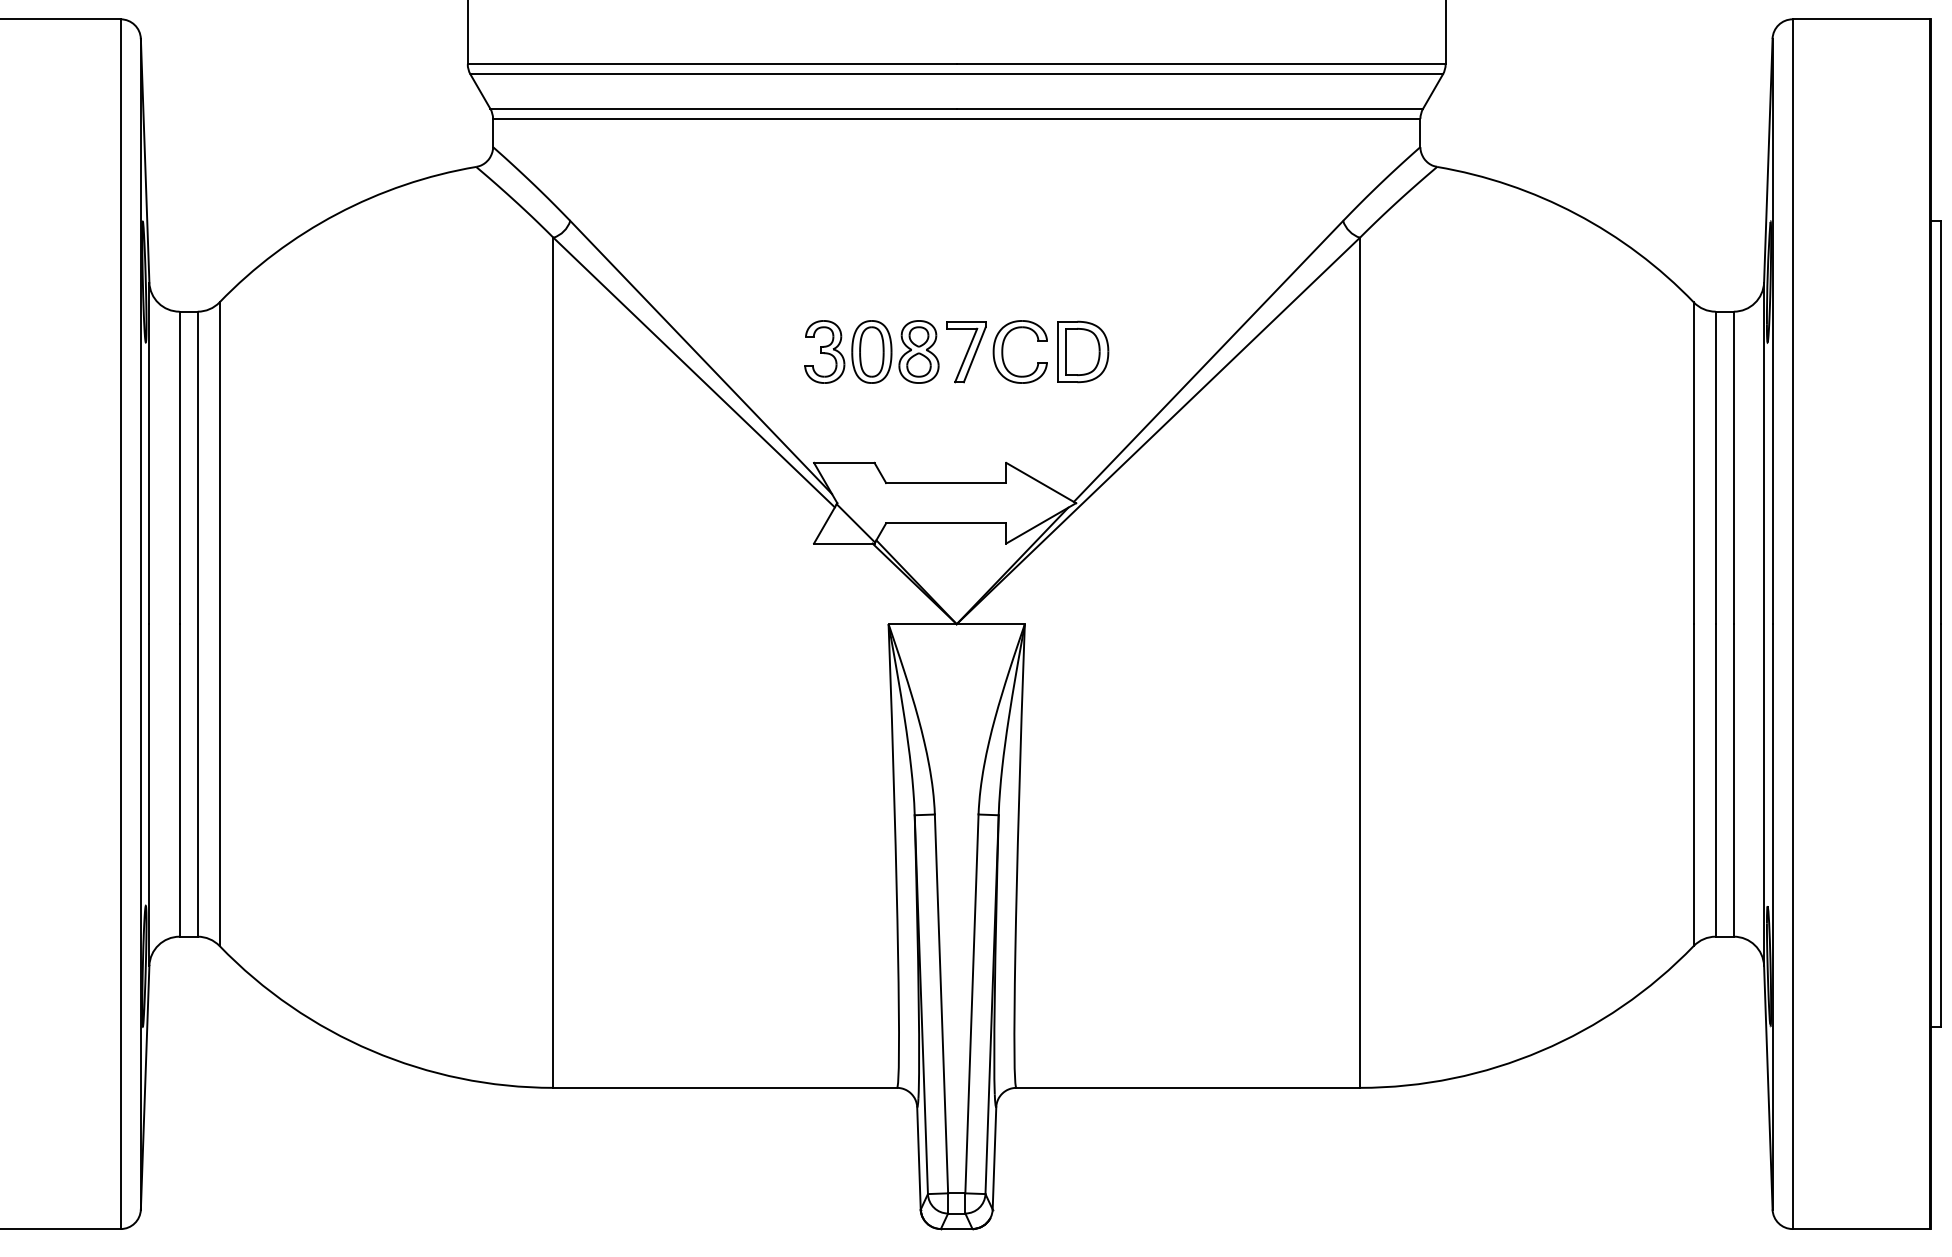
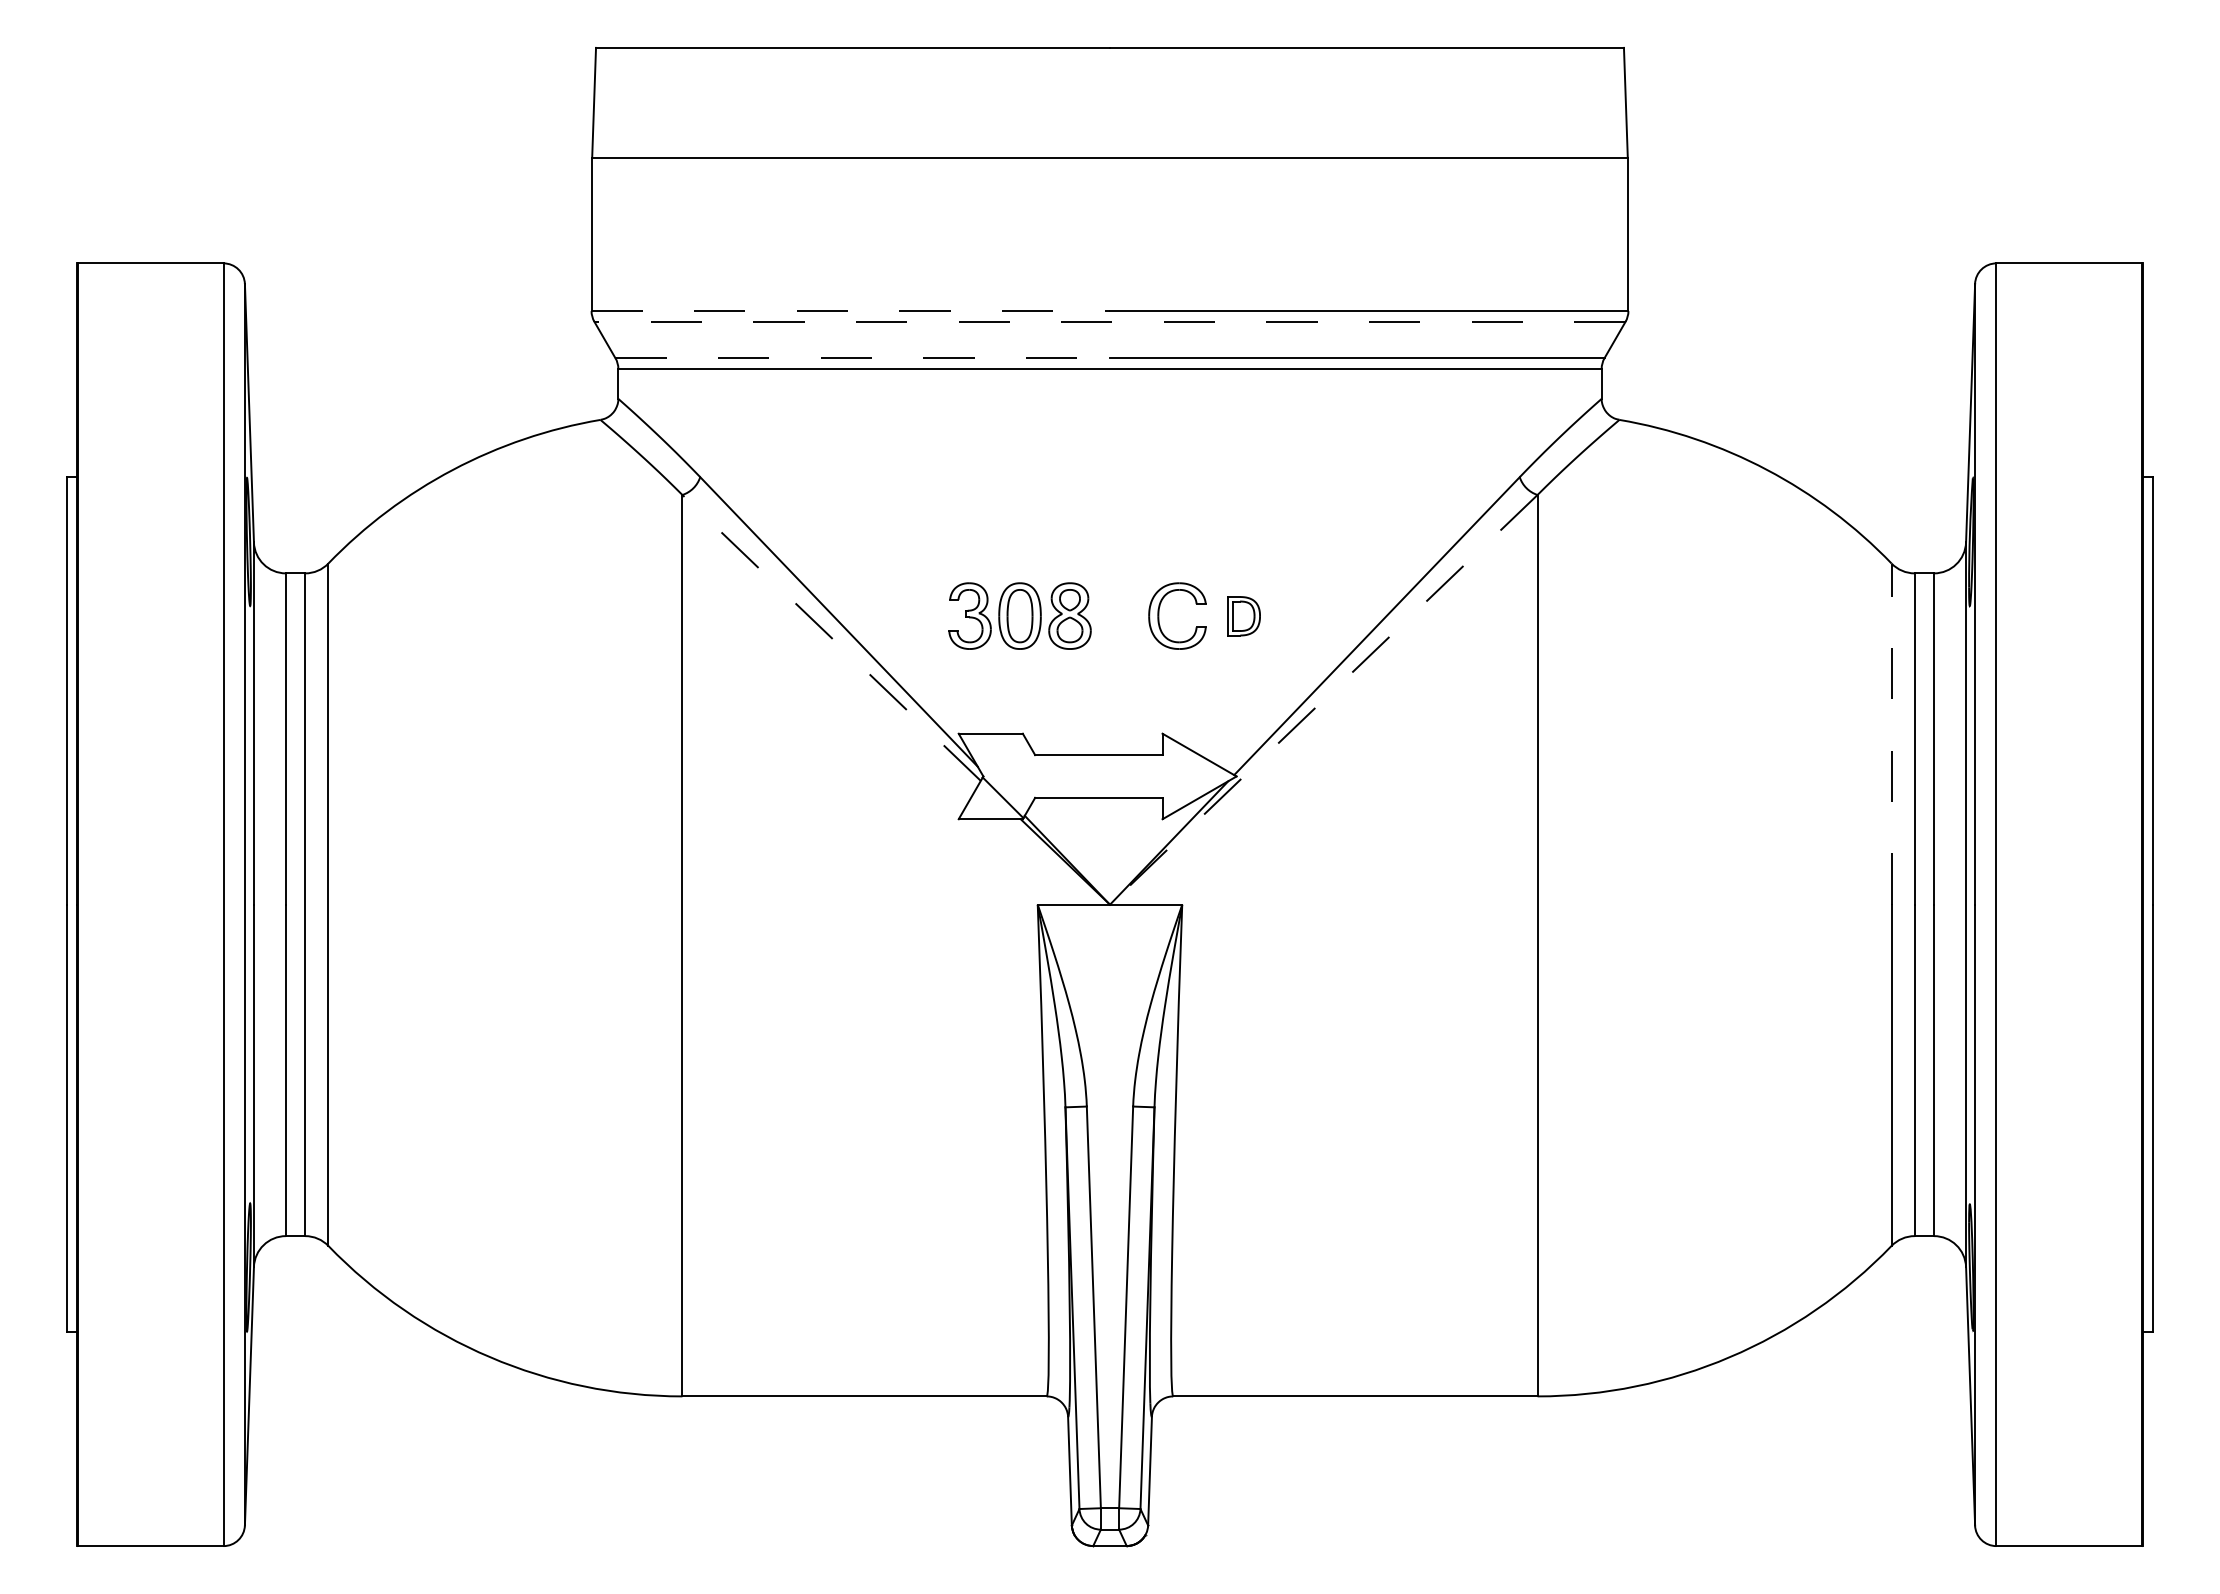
line: (712, 64) -> (851, 311), solid -> dashed
line: (957, 74) -> (1110, 321), solid -> dashed
line: (724, 109) -> (863, 358), solid -> dashed
part: (965, 352) -> (1119, 616), removed
part: (1082, 352) -> (1243, 616), size x0.6
line: (694, 372) -> (831, 637), solid -> dashed
line: (1158, 431) -> (1323, 700), solid -> dashed
line: (1693, 463) -> (1891, 734), solid -> dashed

